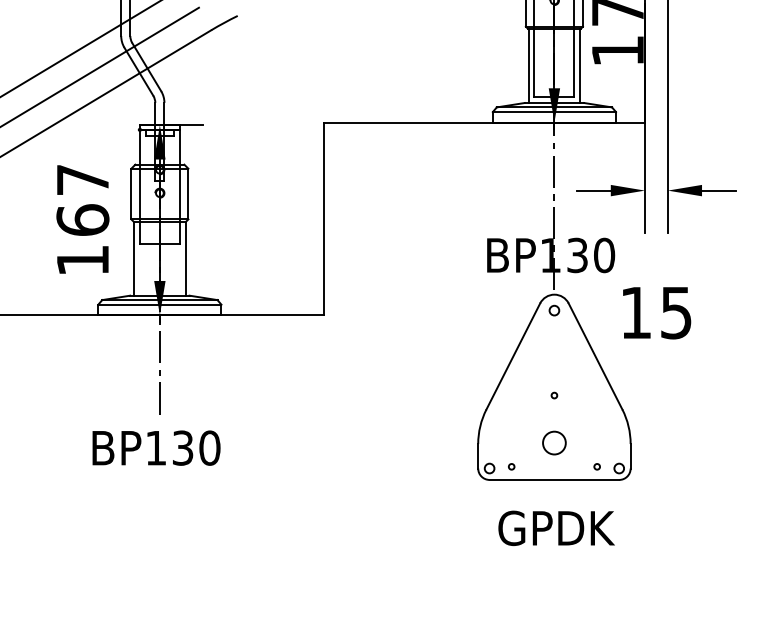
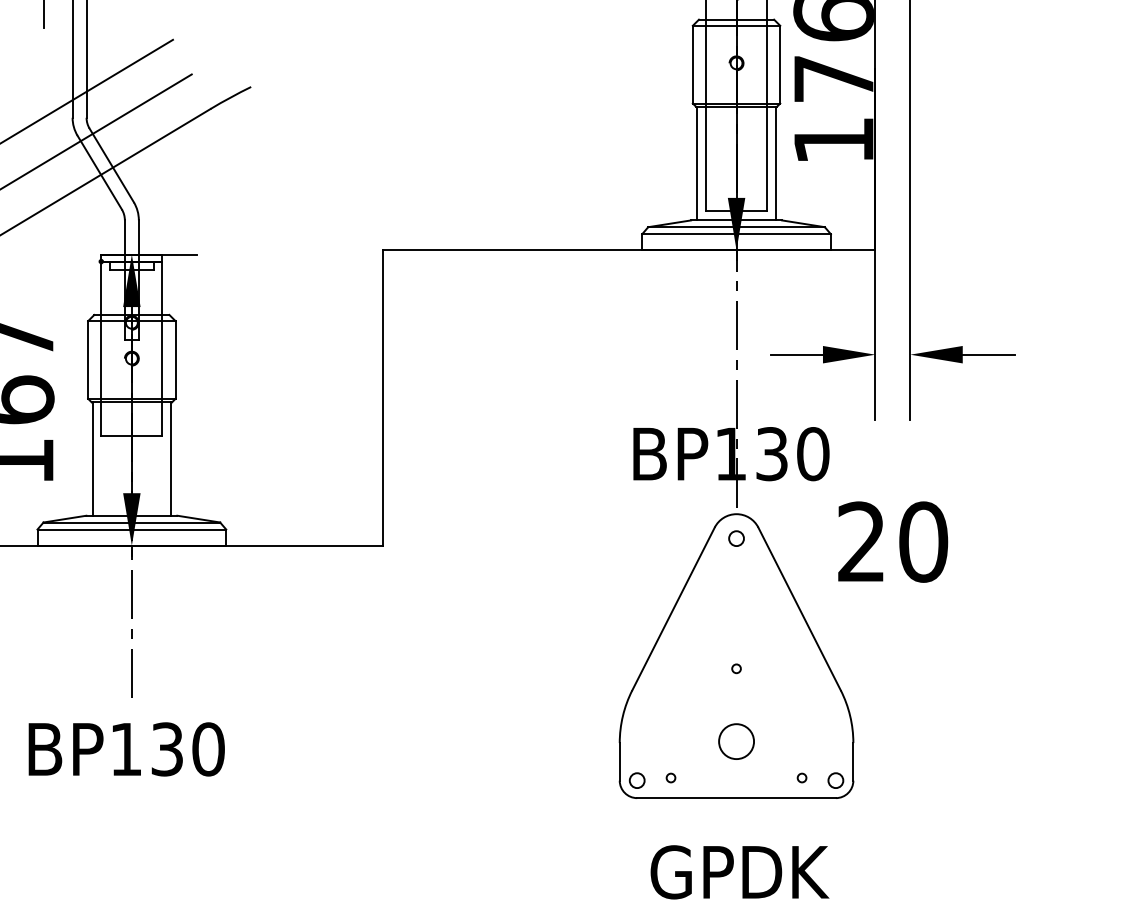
text: (656, 312) -> (892, 541), 15 -> 20

